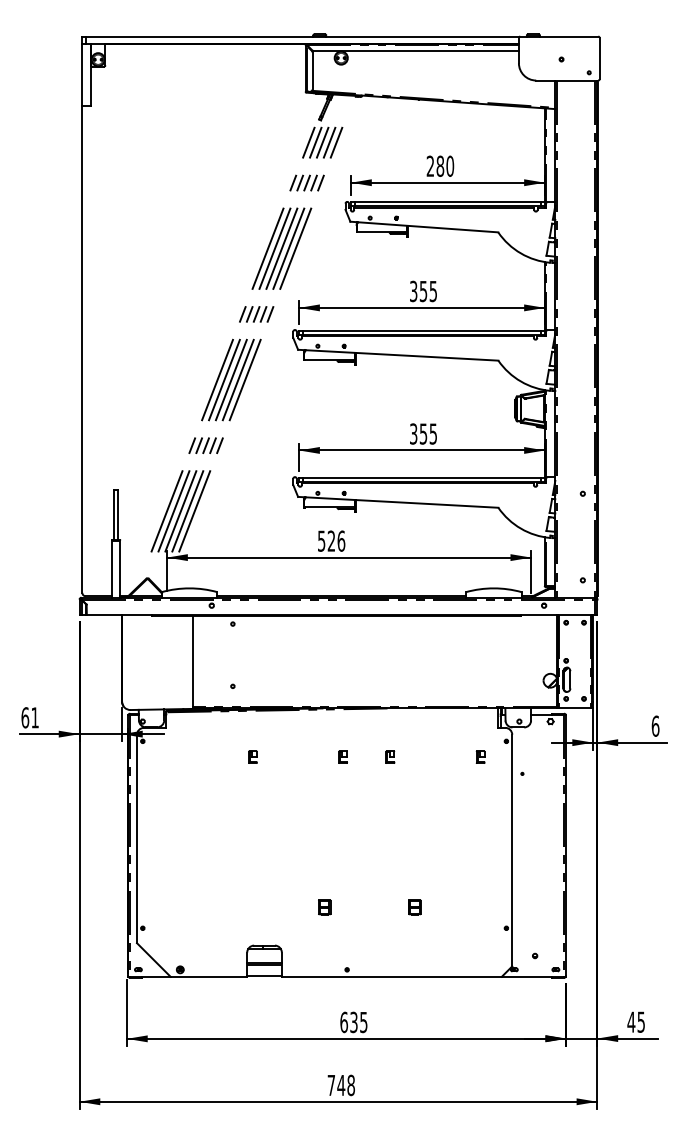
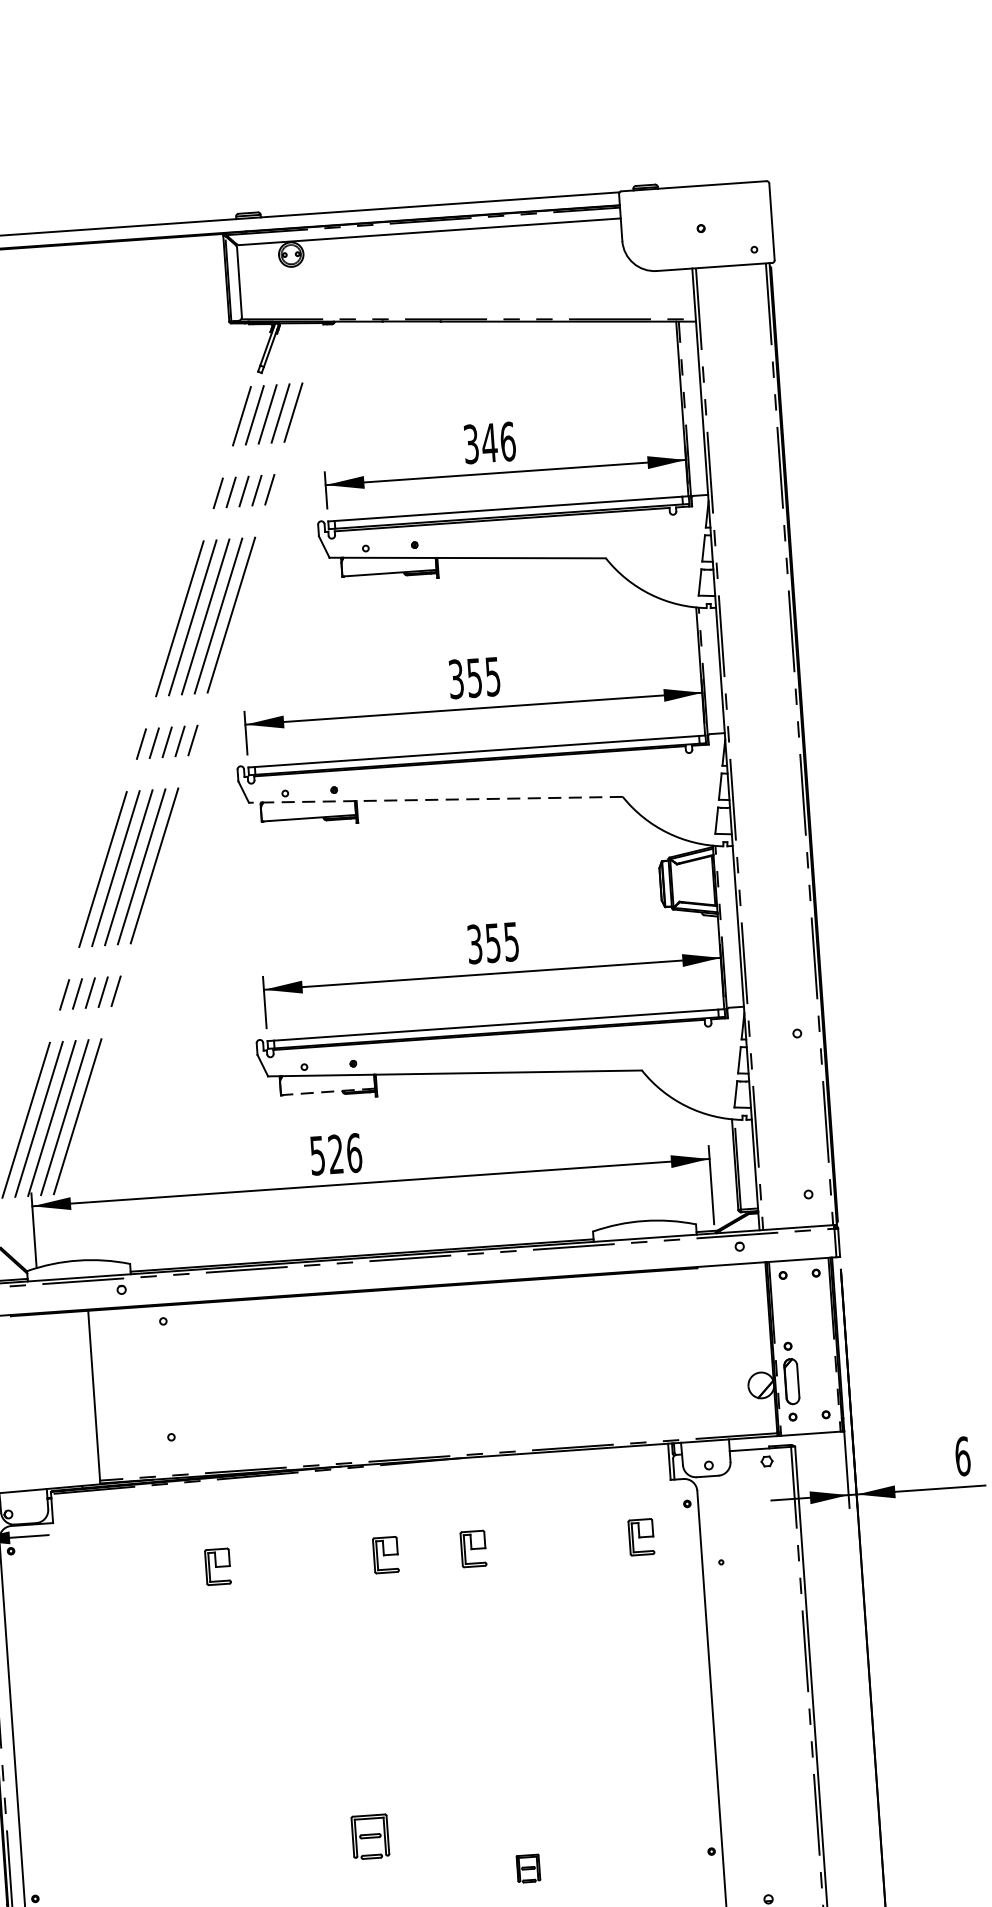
text: (440, 165) -> (489, 441), 280 -> 346
line: (397, 355) -> (434, 800), solid -> dashed
line: (329, 507) -> (327, 1091), solid -> dashed
part: (252, 756) -> (217, 1565), size x1.6
part: (342, 756) -> (384, 1553), size x1.6
part: (390, 756) -> (473, 1547), size x1.6
part: (480, 756) -> (641, 1535), size x1.6
part: (324, 907) -> (370, 1836), size x1.6
part: (414, 907) -> (527, 1868), moved

